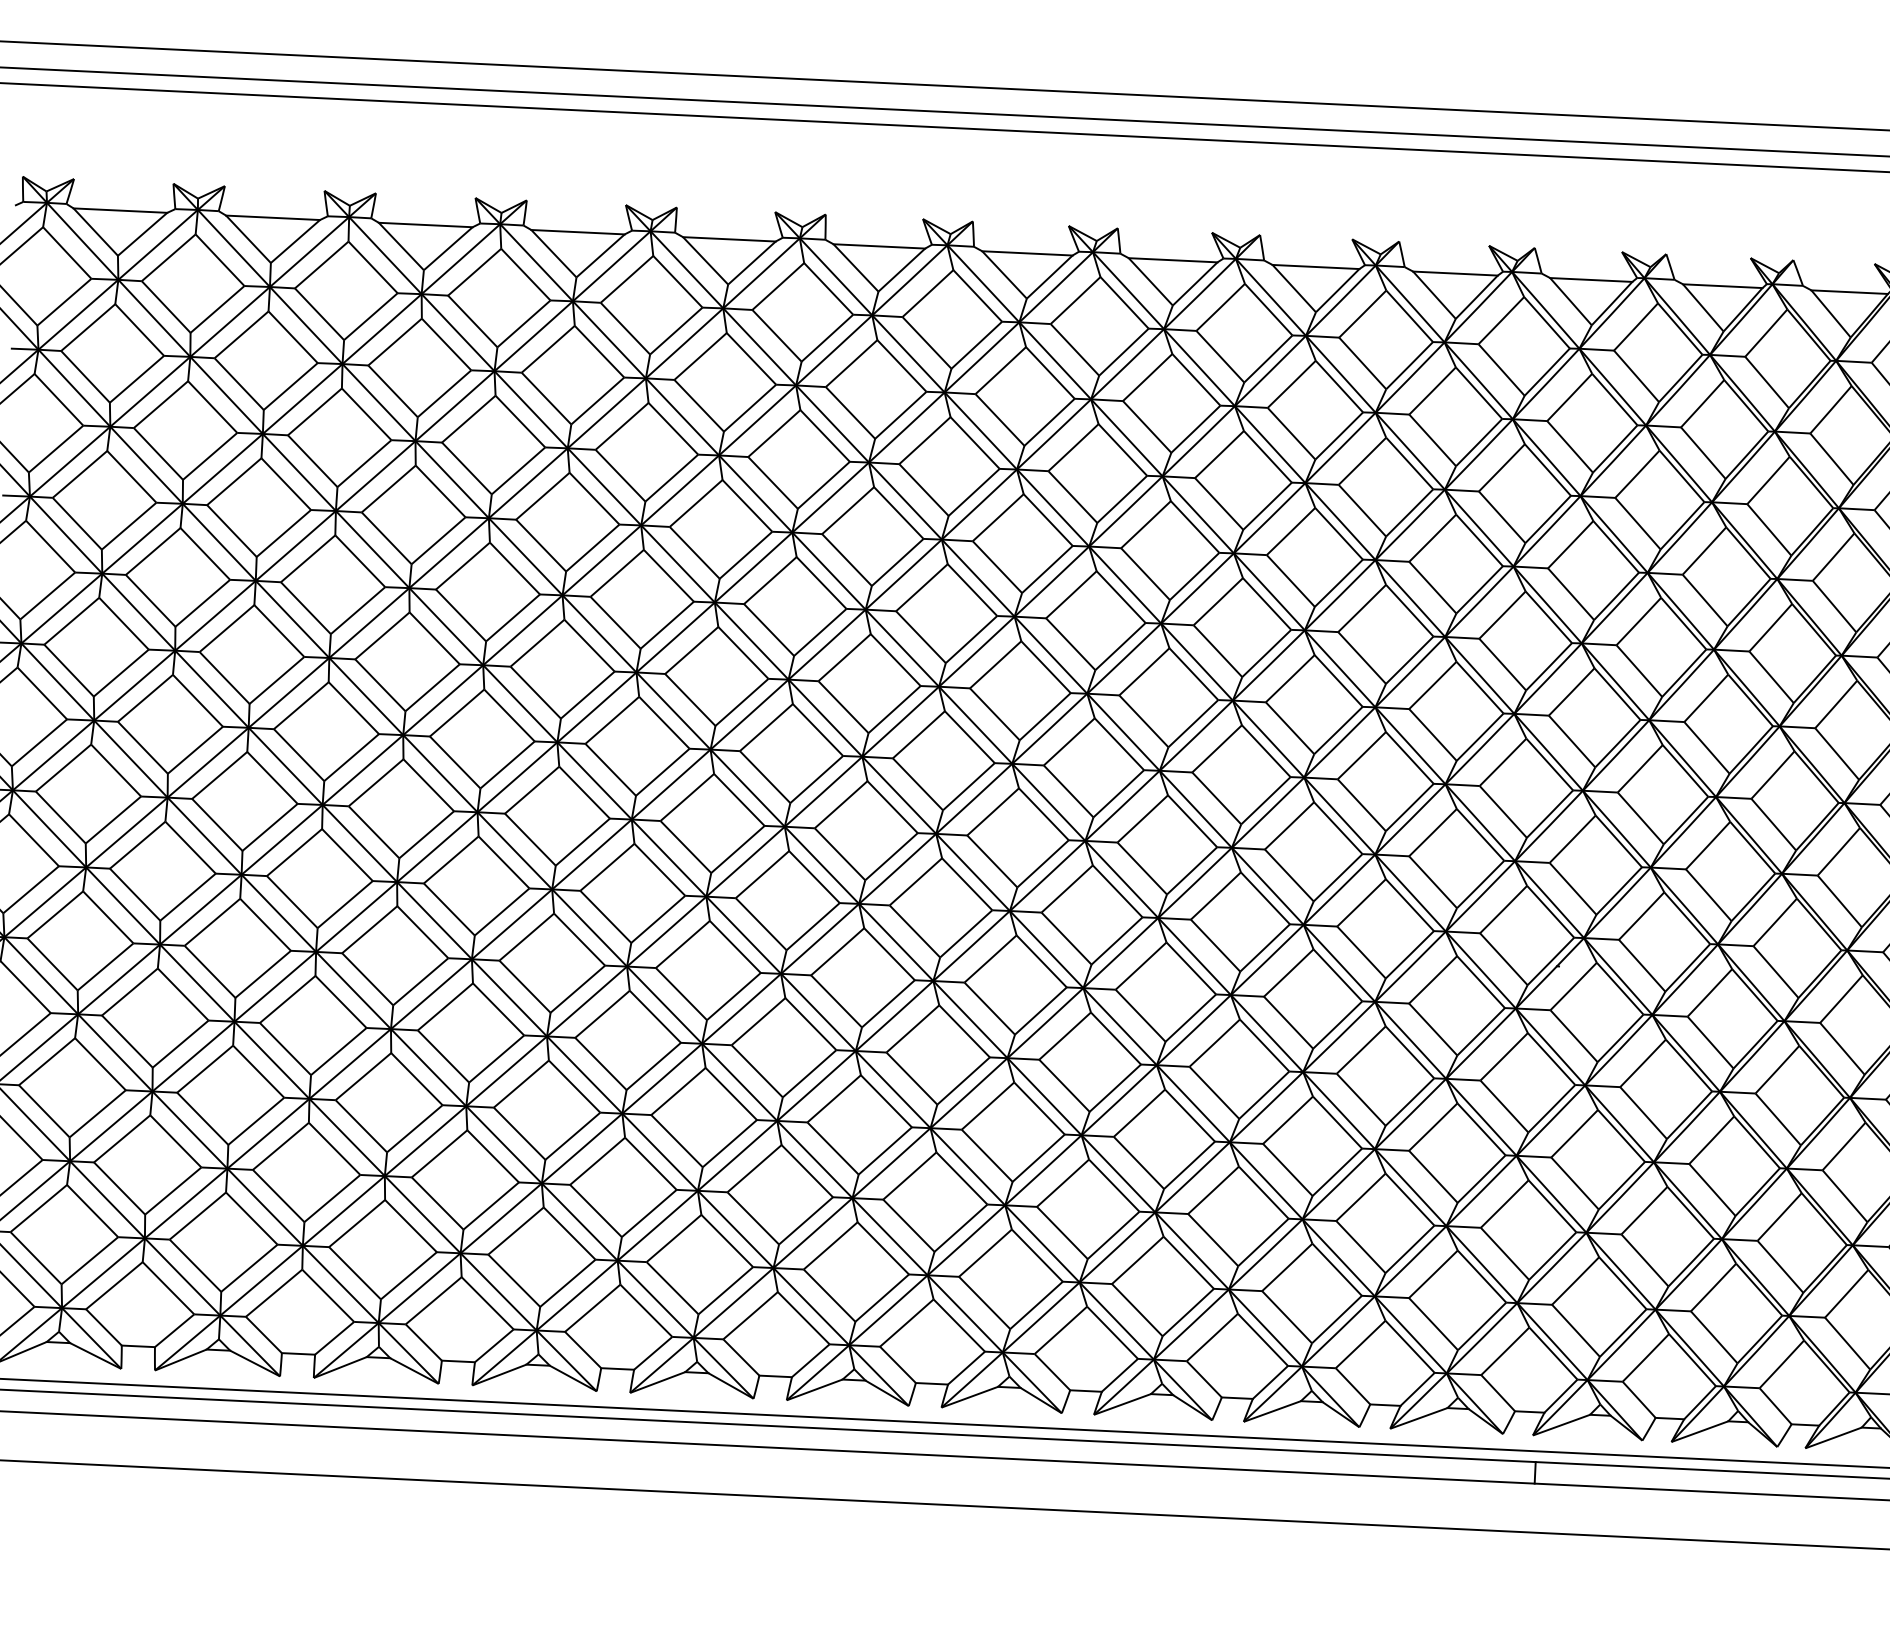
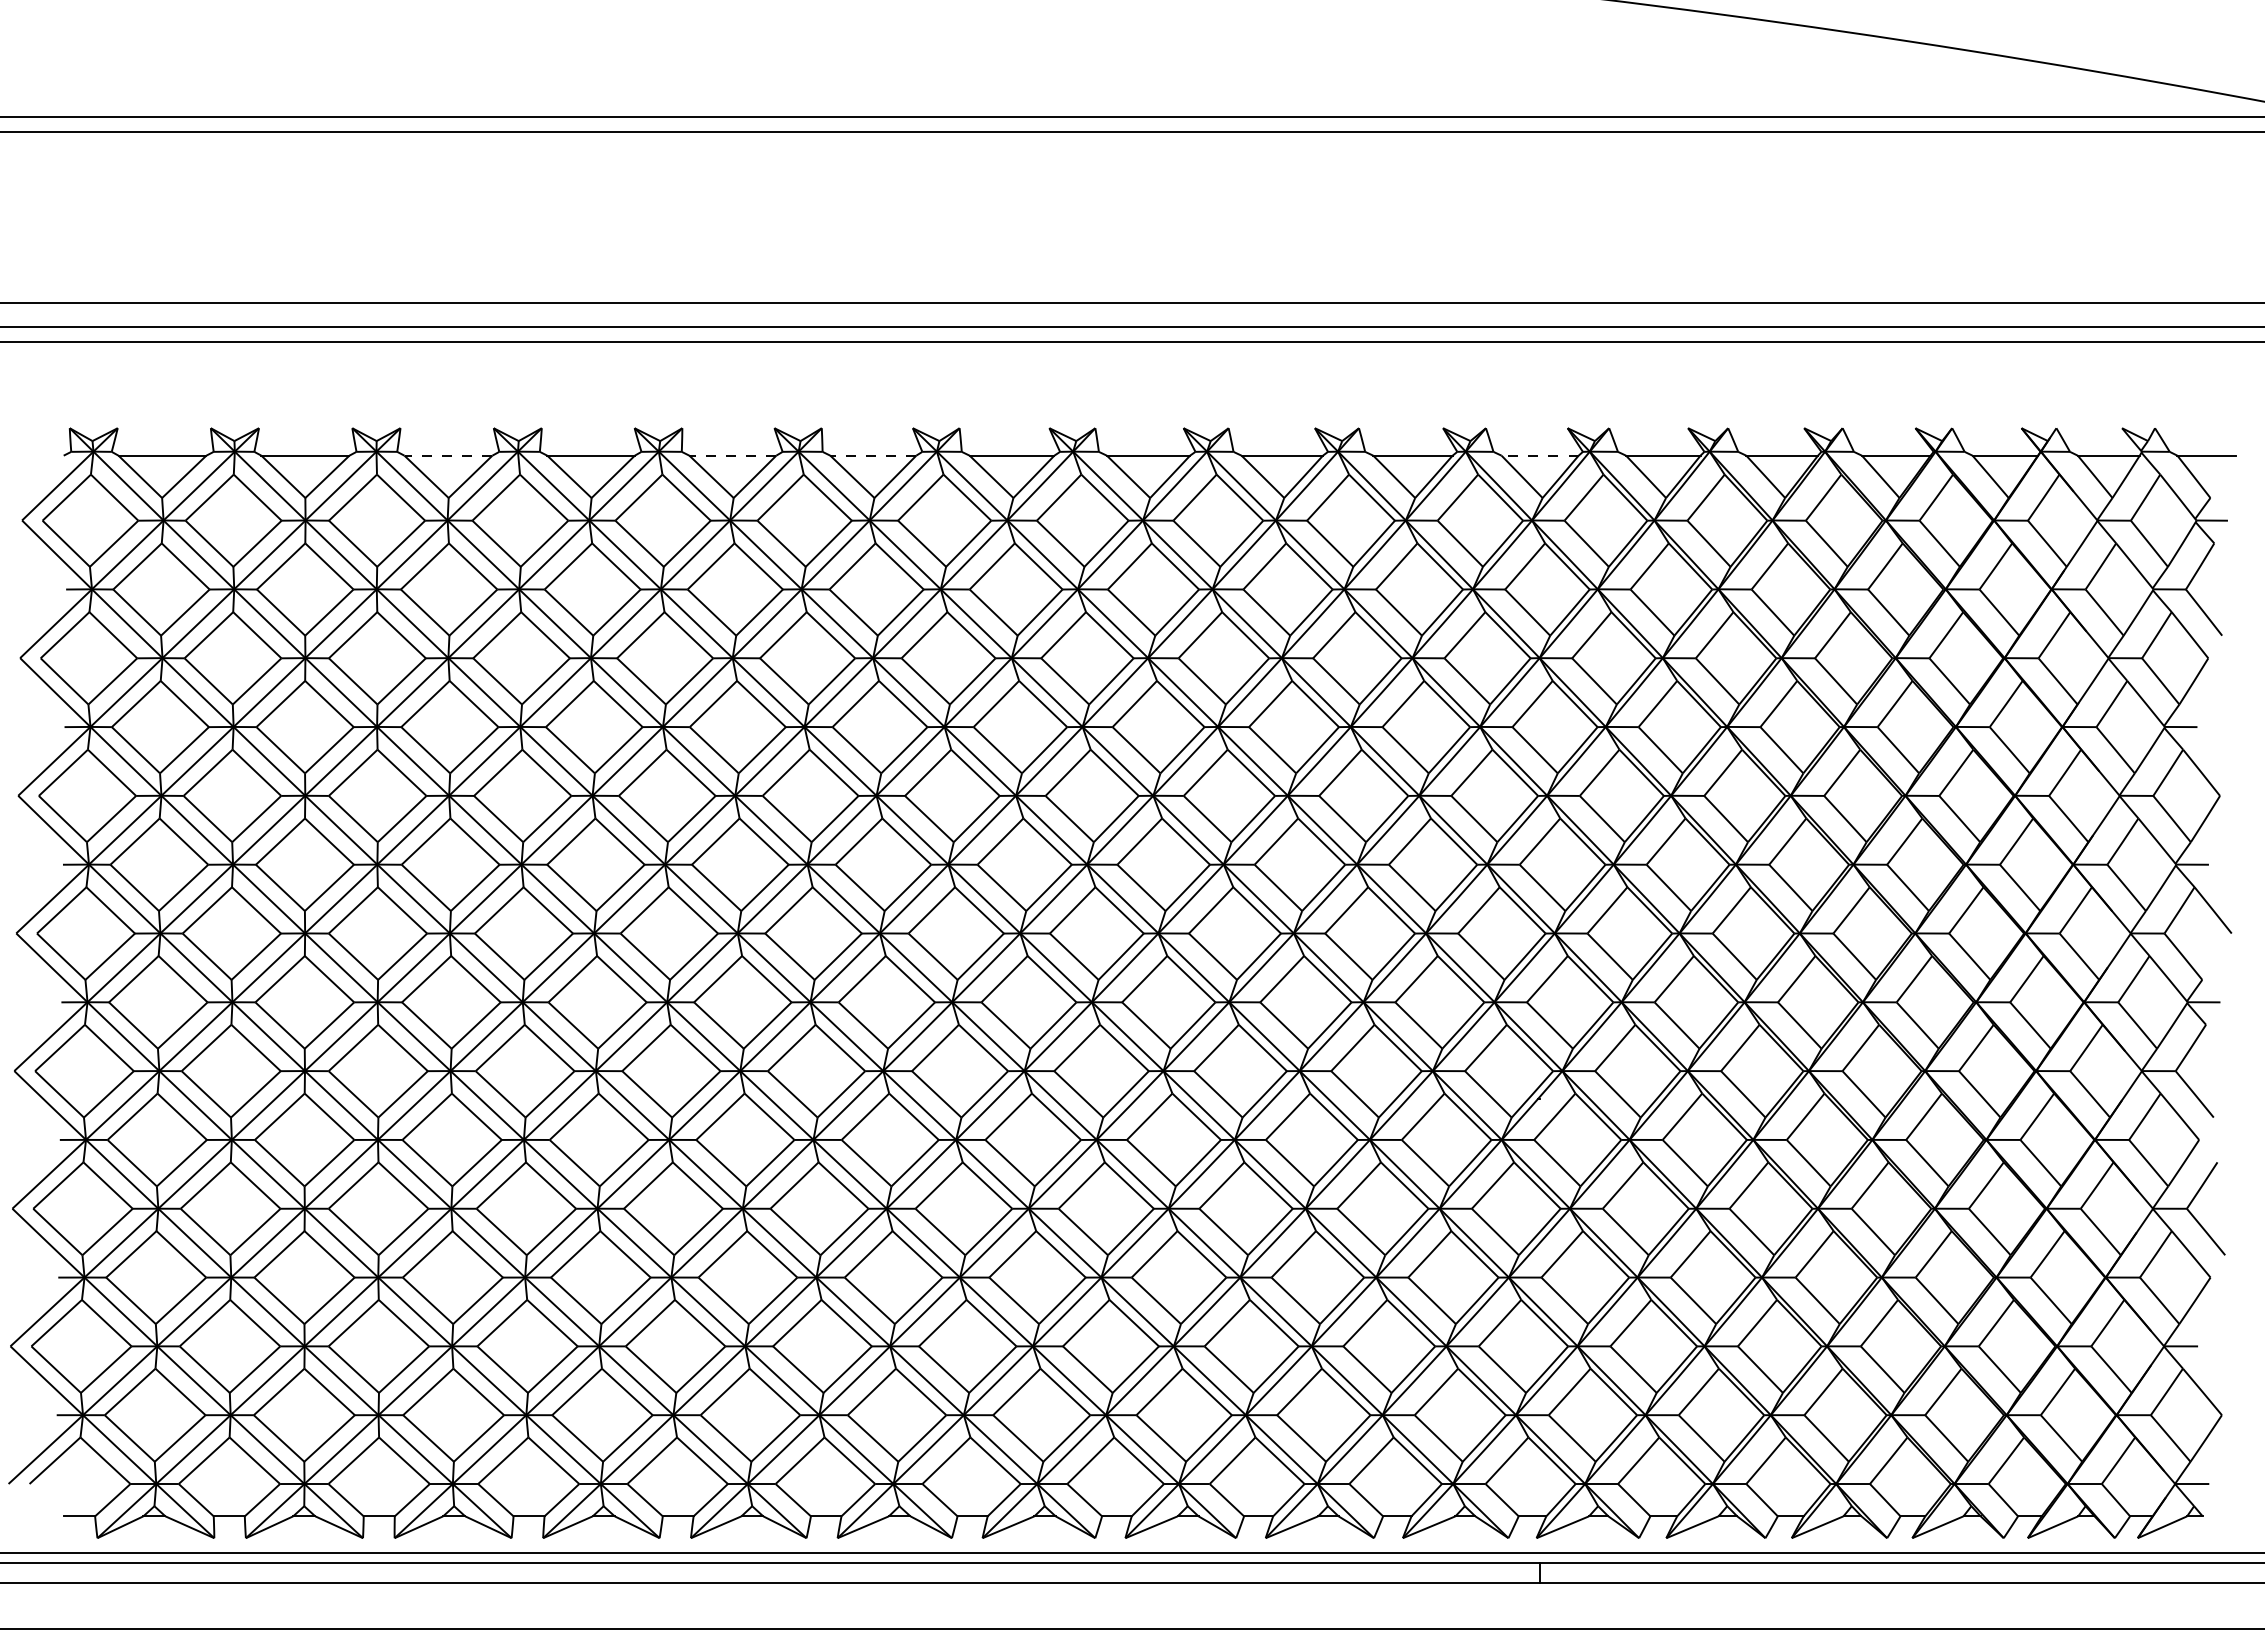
line: (425, 224) -> (448, 455), solid -> dashed
line: (729, 239) -> (732, 455), solid -> dashed
line: (879, 246) -> (873, 455), solid -> dashed
line: (1591, 279) -> (1540, 455), solid -> dashed

